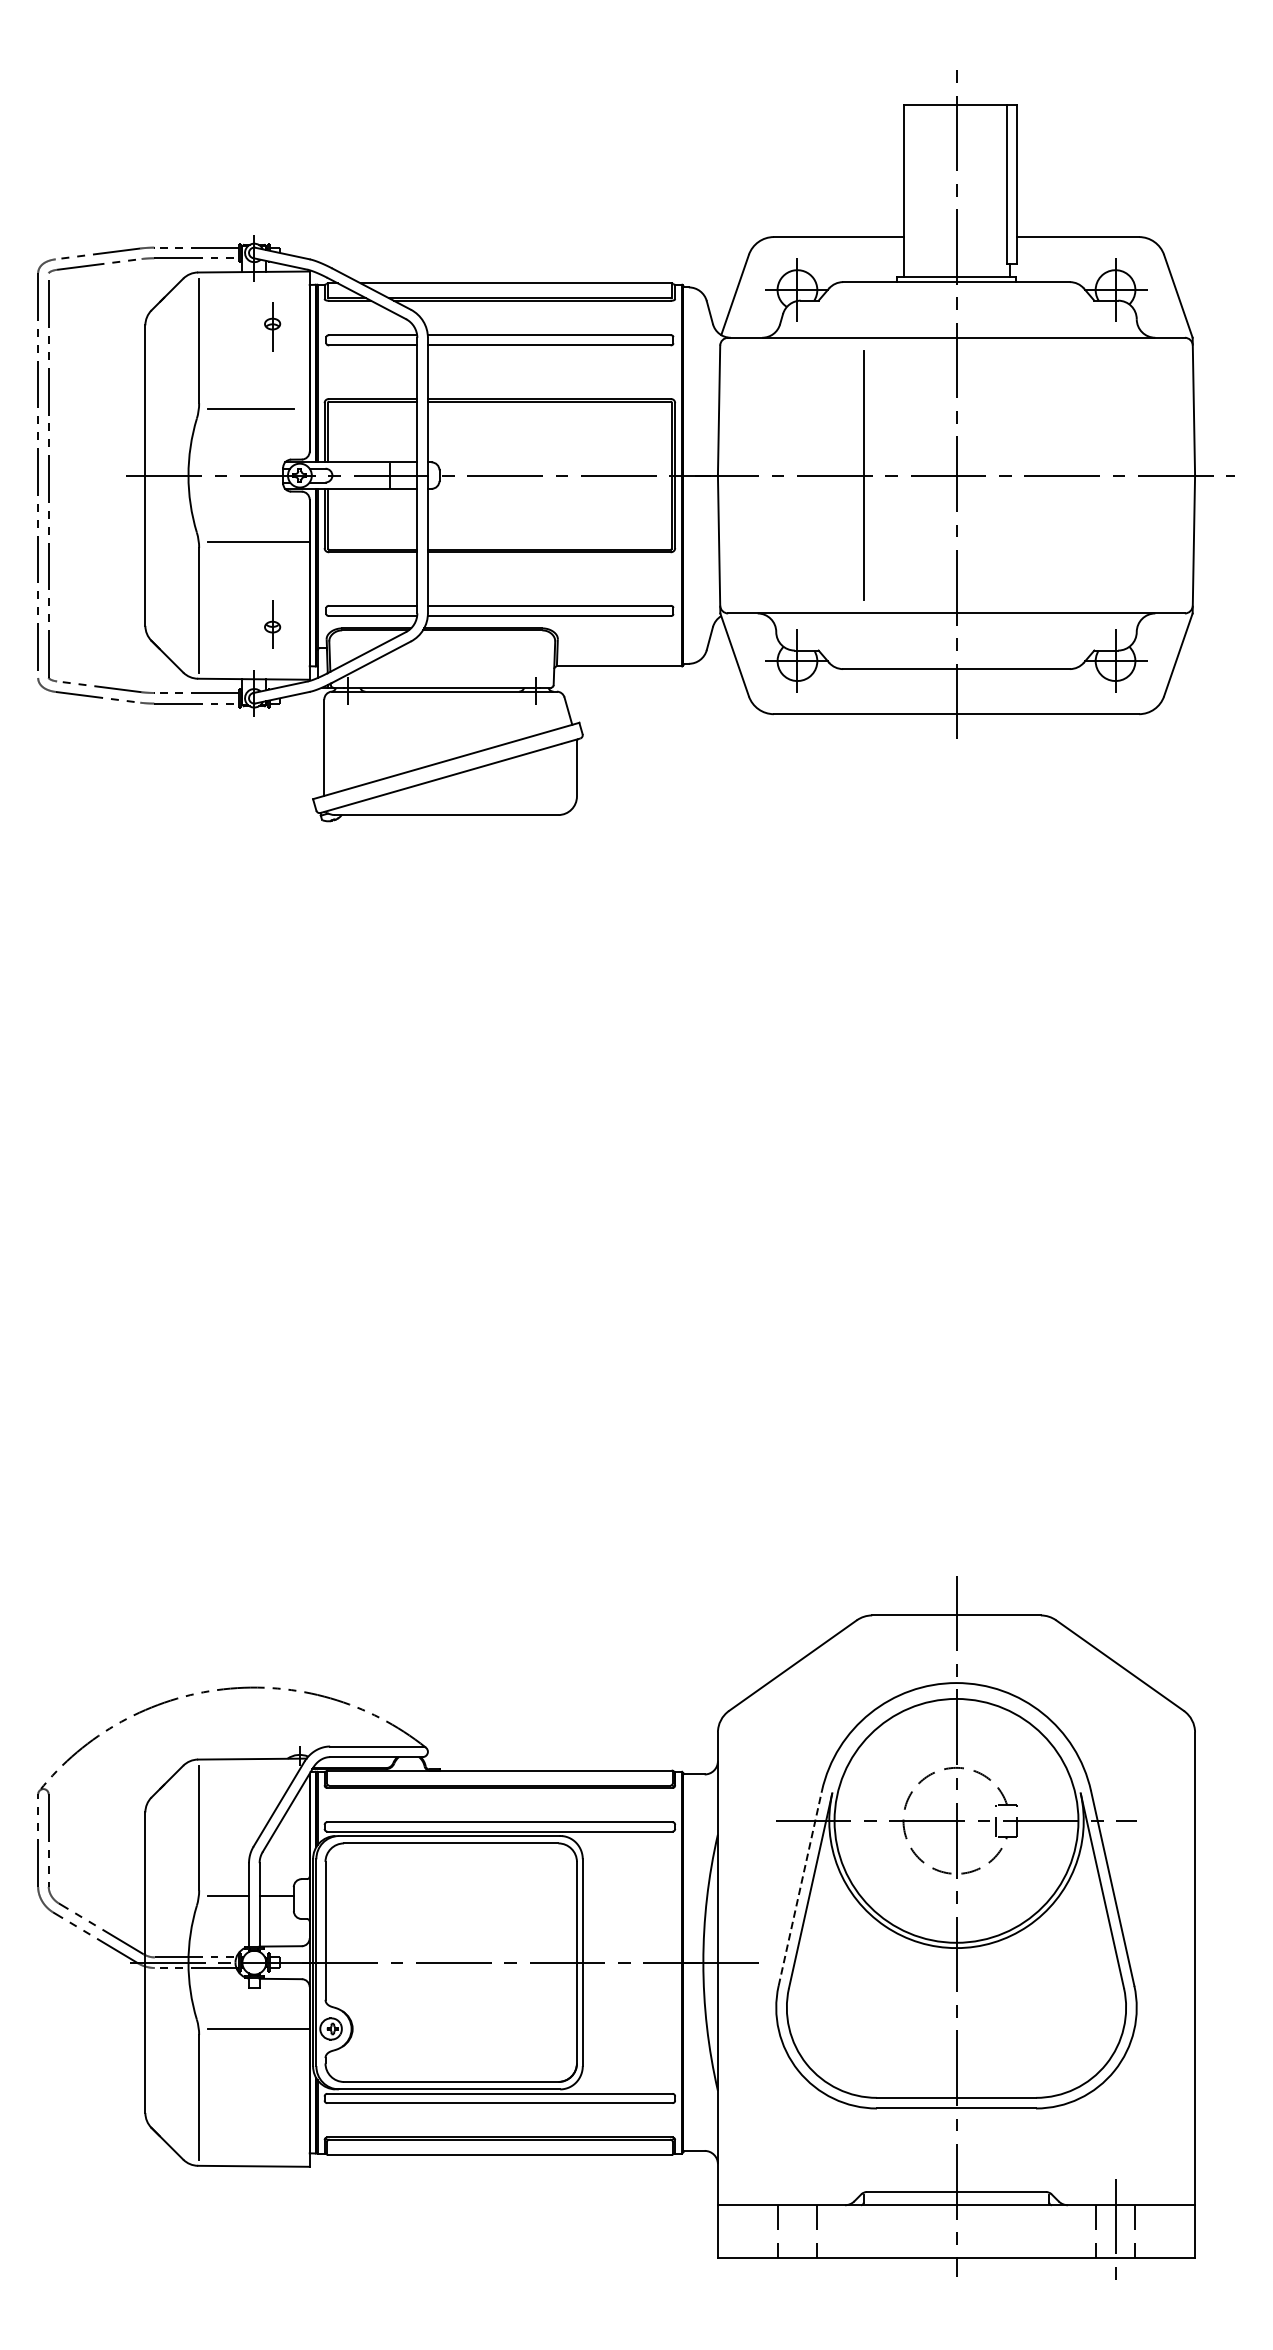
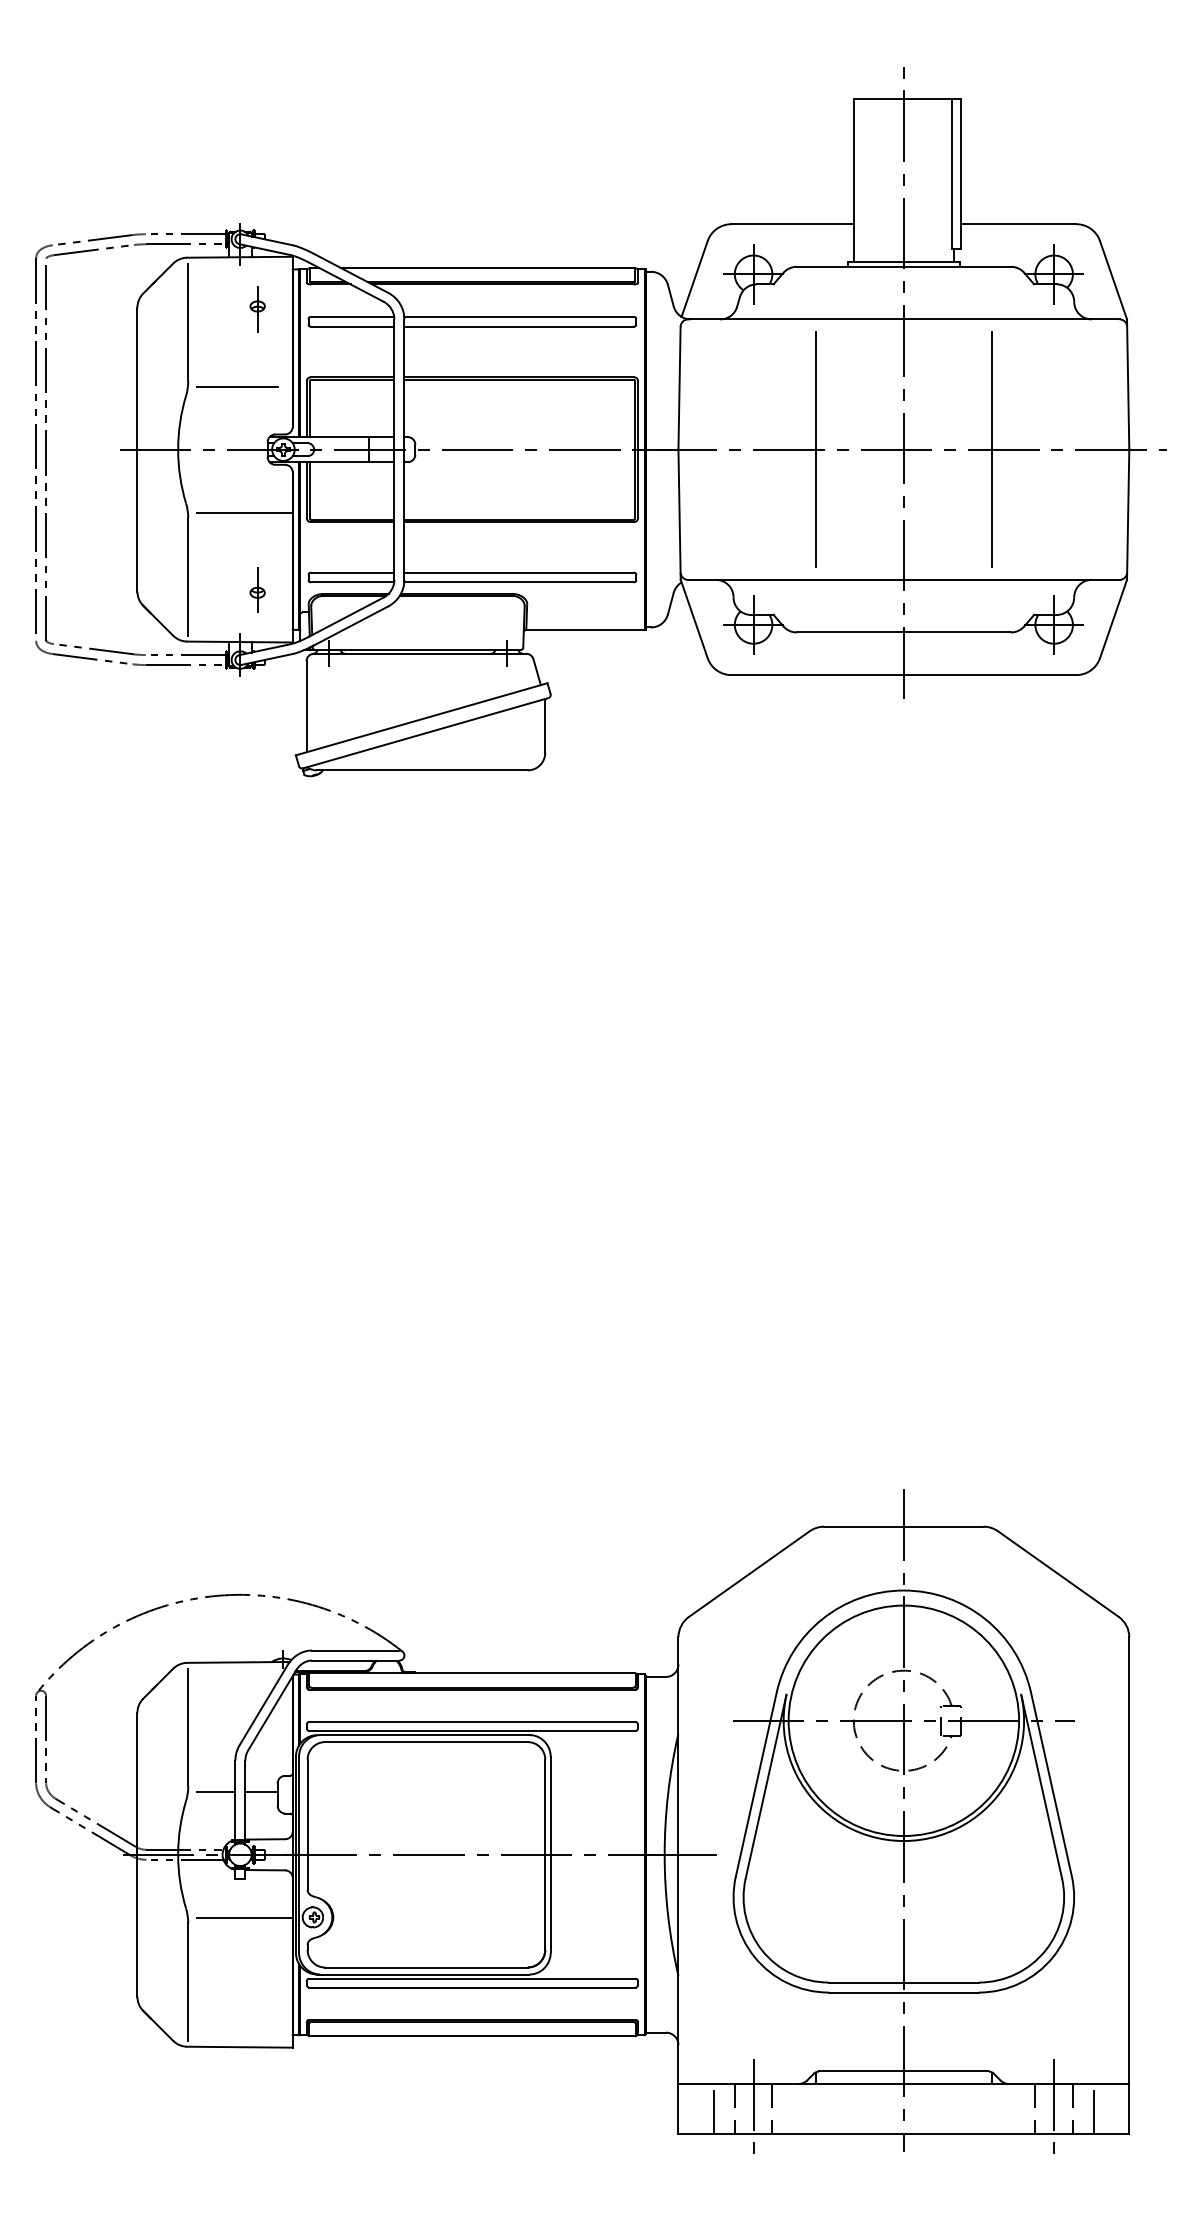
line: (1049, 475) -> (991, 449), added
line: (800, 1888) -> (756, 1784), dashed -> solid
line: (797, 2231) -> (753, 2108), added
line: (755, 2235) -> (713, 2112), added
line: (1158, 2235) -> (1094, 2112), added

